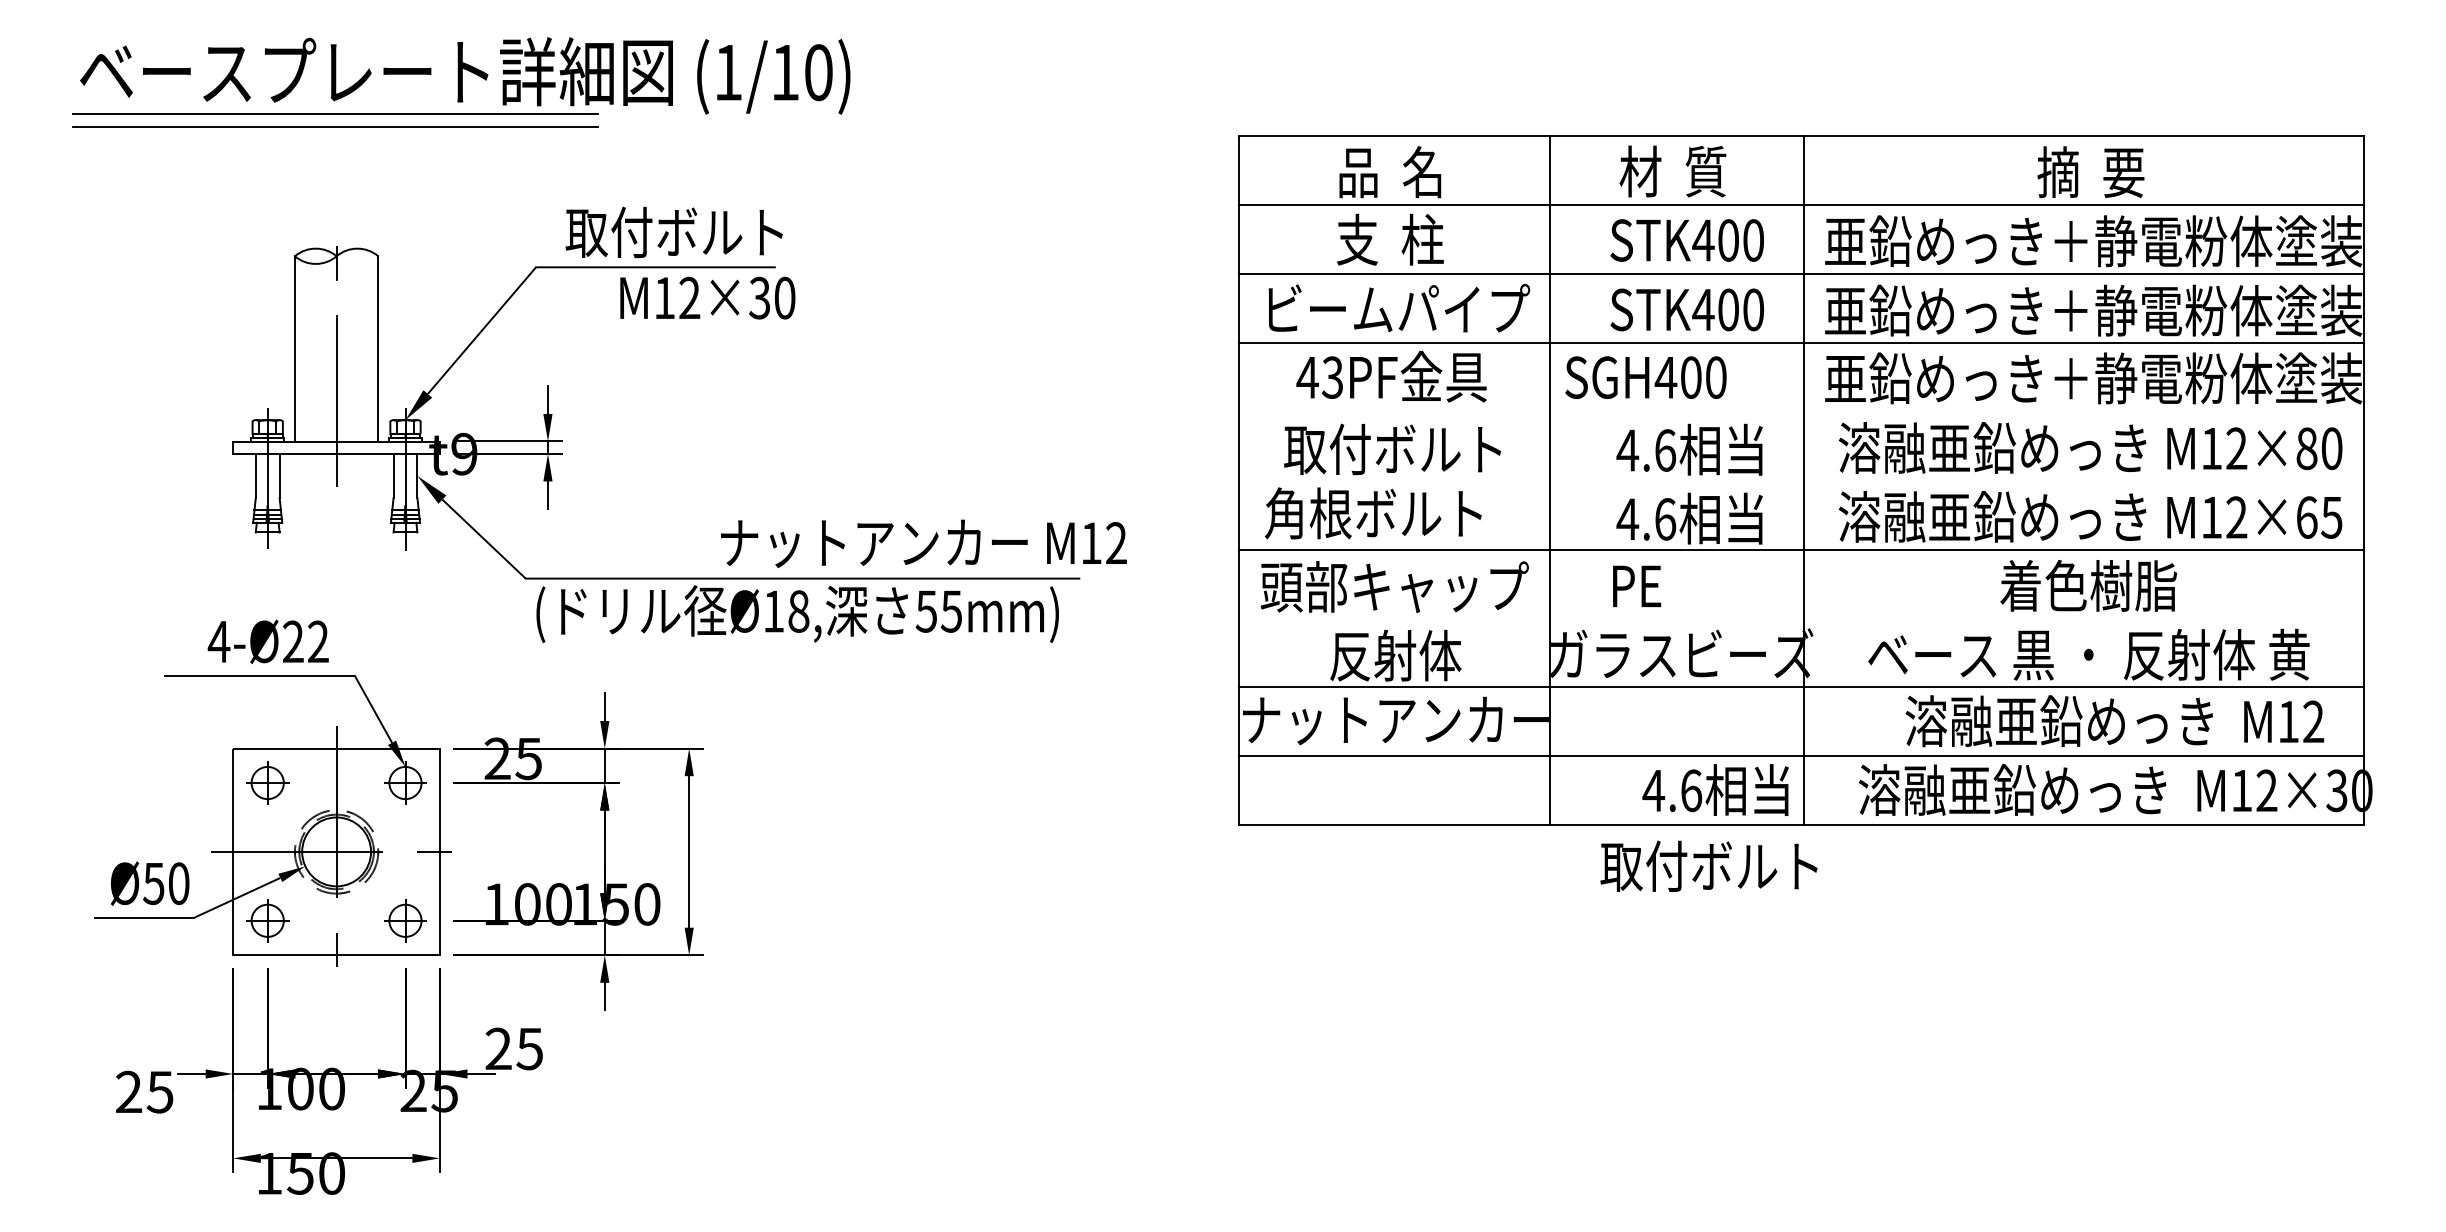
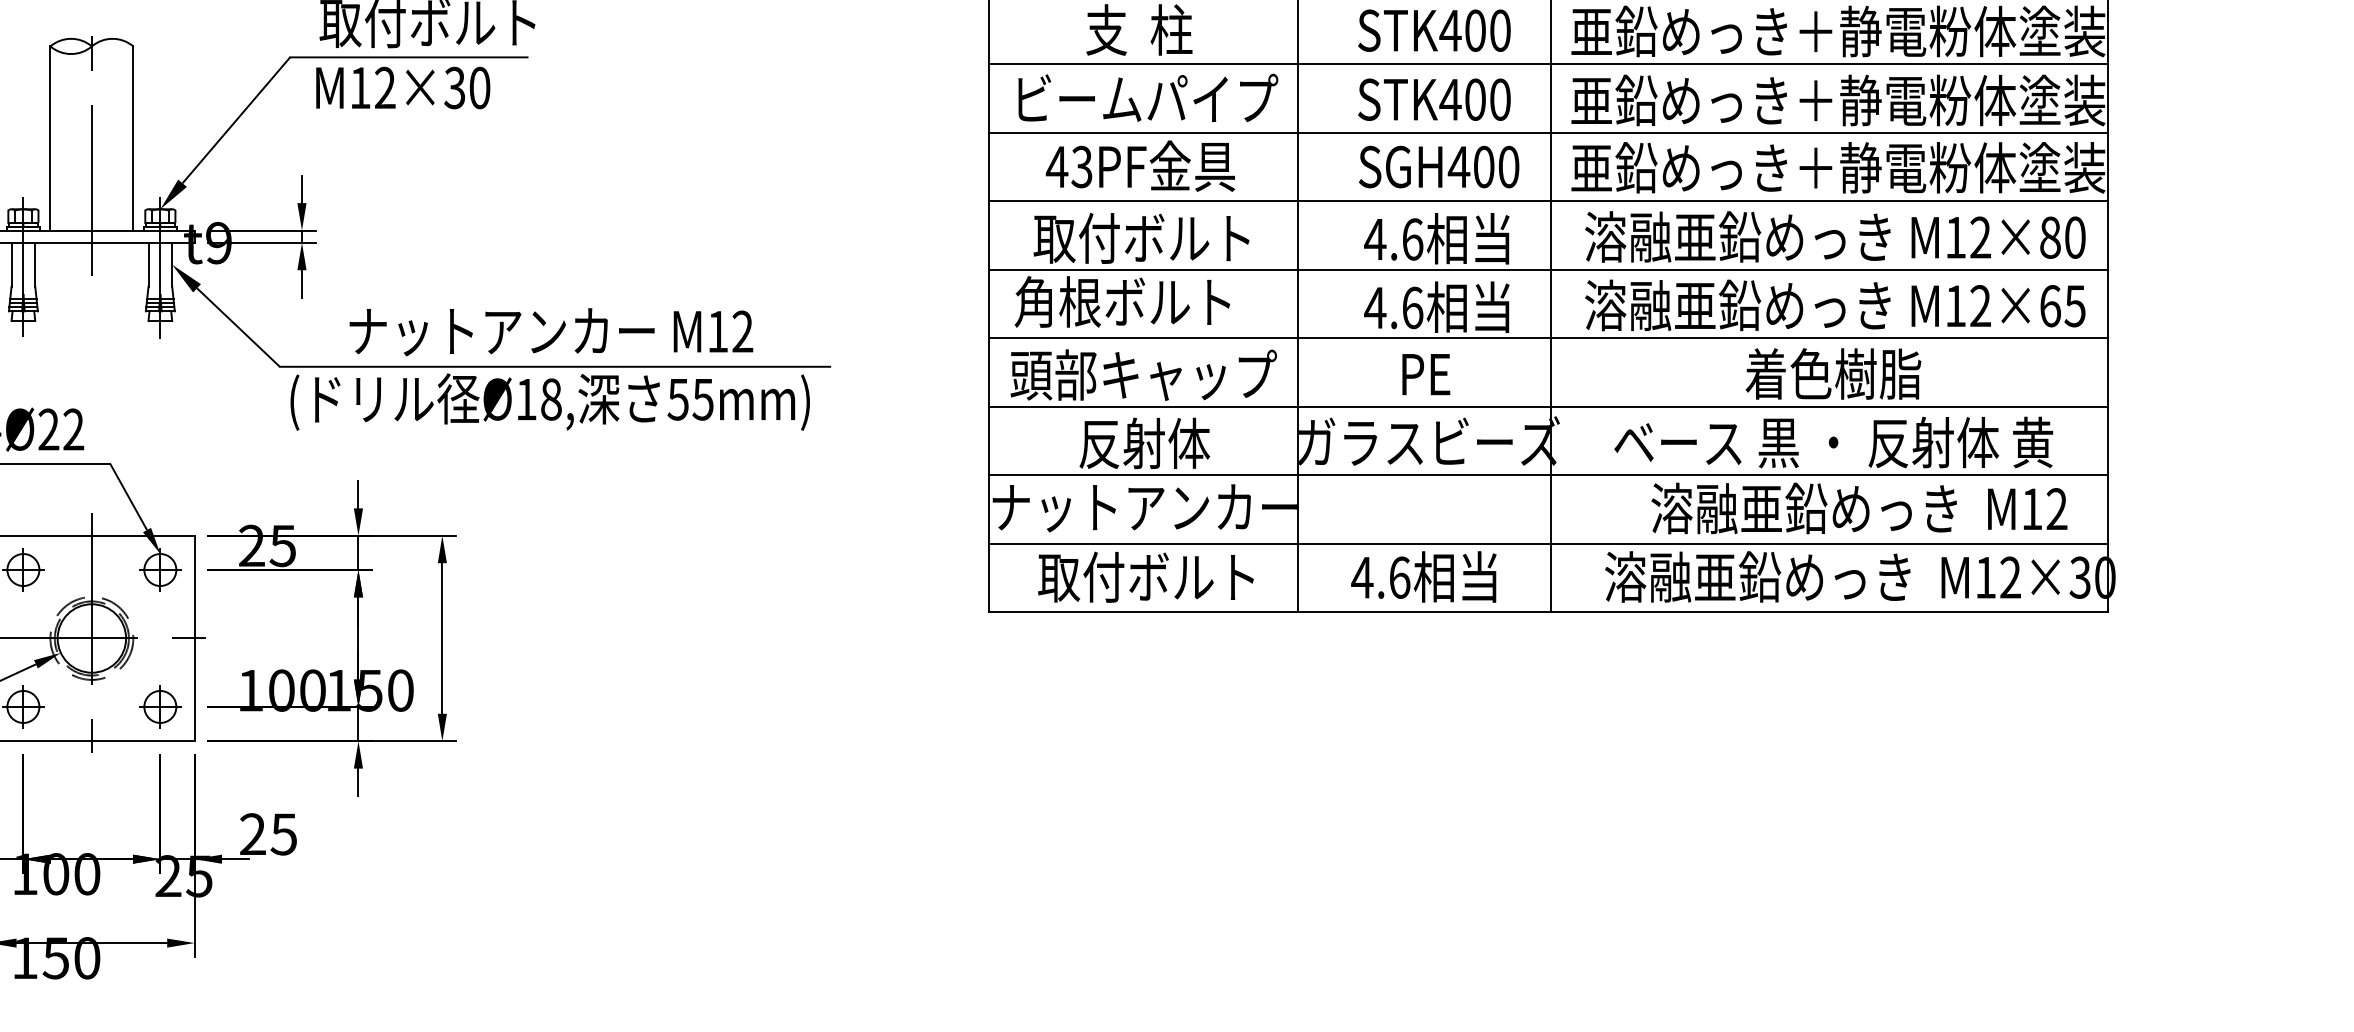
text: (707, 297) -> (402, 87), moved
text: (1645, 377) -> (1438, 166), moved
line: (1801, 411) -> (1547, 200), added
line: (1801, 480) -> (1547, 269), added
text: (923, 543) -> (551, 331), moved
text: (1637, 586) -> (1426, 374), moved
line: (1801, 618) -> (1547, 406), added
text: (1715, 789) -> (1423, 576), moved
text: (1708, 865) -> (1145, 576), moved

